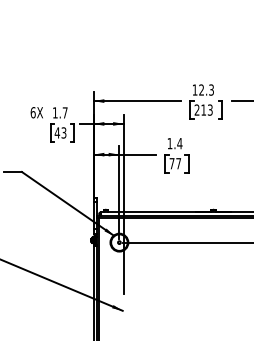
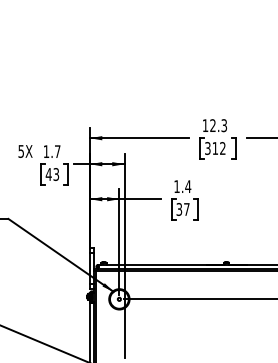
text: (203, 110) -> (215, 148), 213 -> 312
text: (32, 112) -> (20, 151), 6X -> 5X
text: (171, 163) -> (178, 209), 77 -> 37

